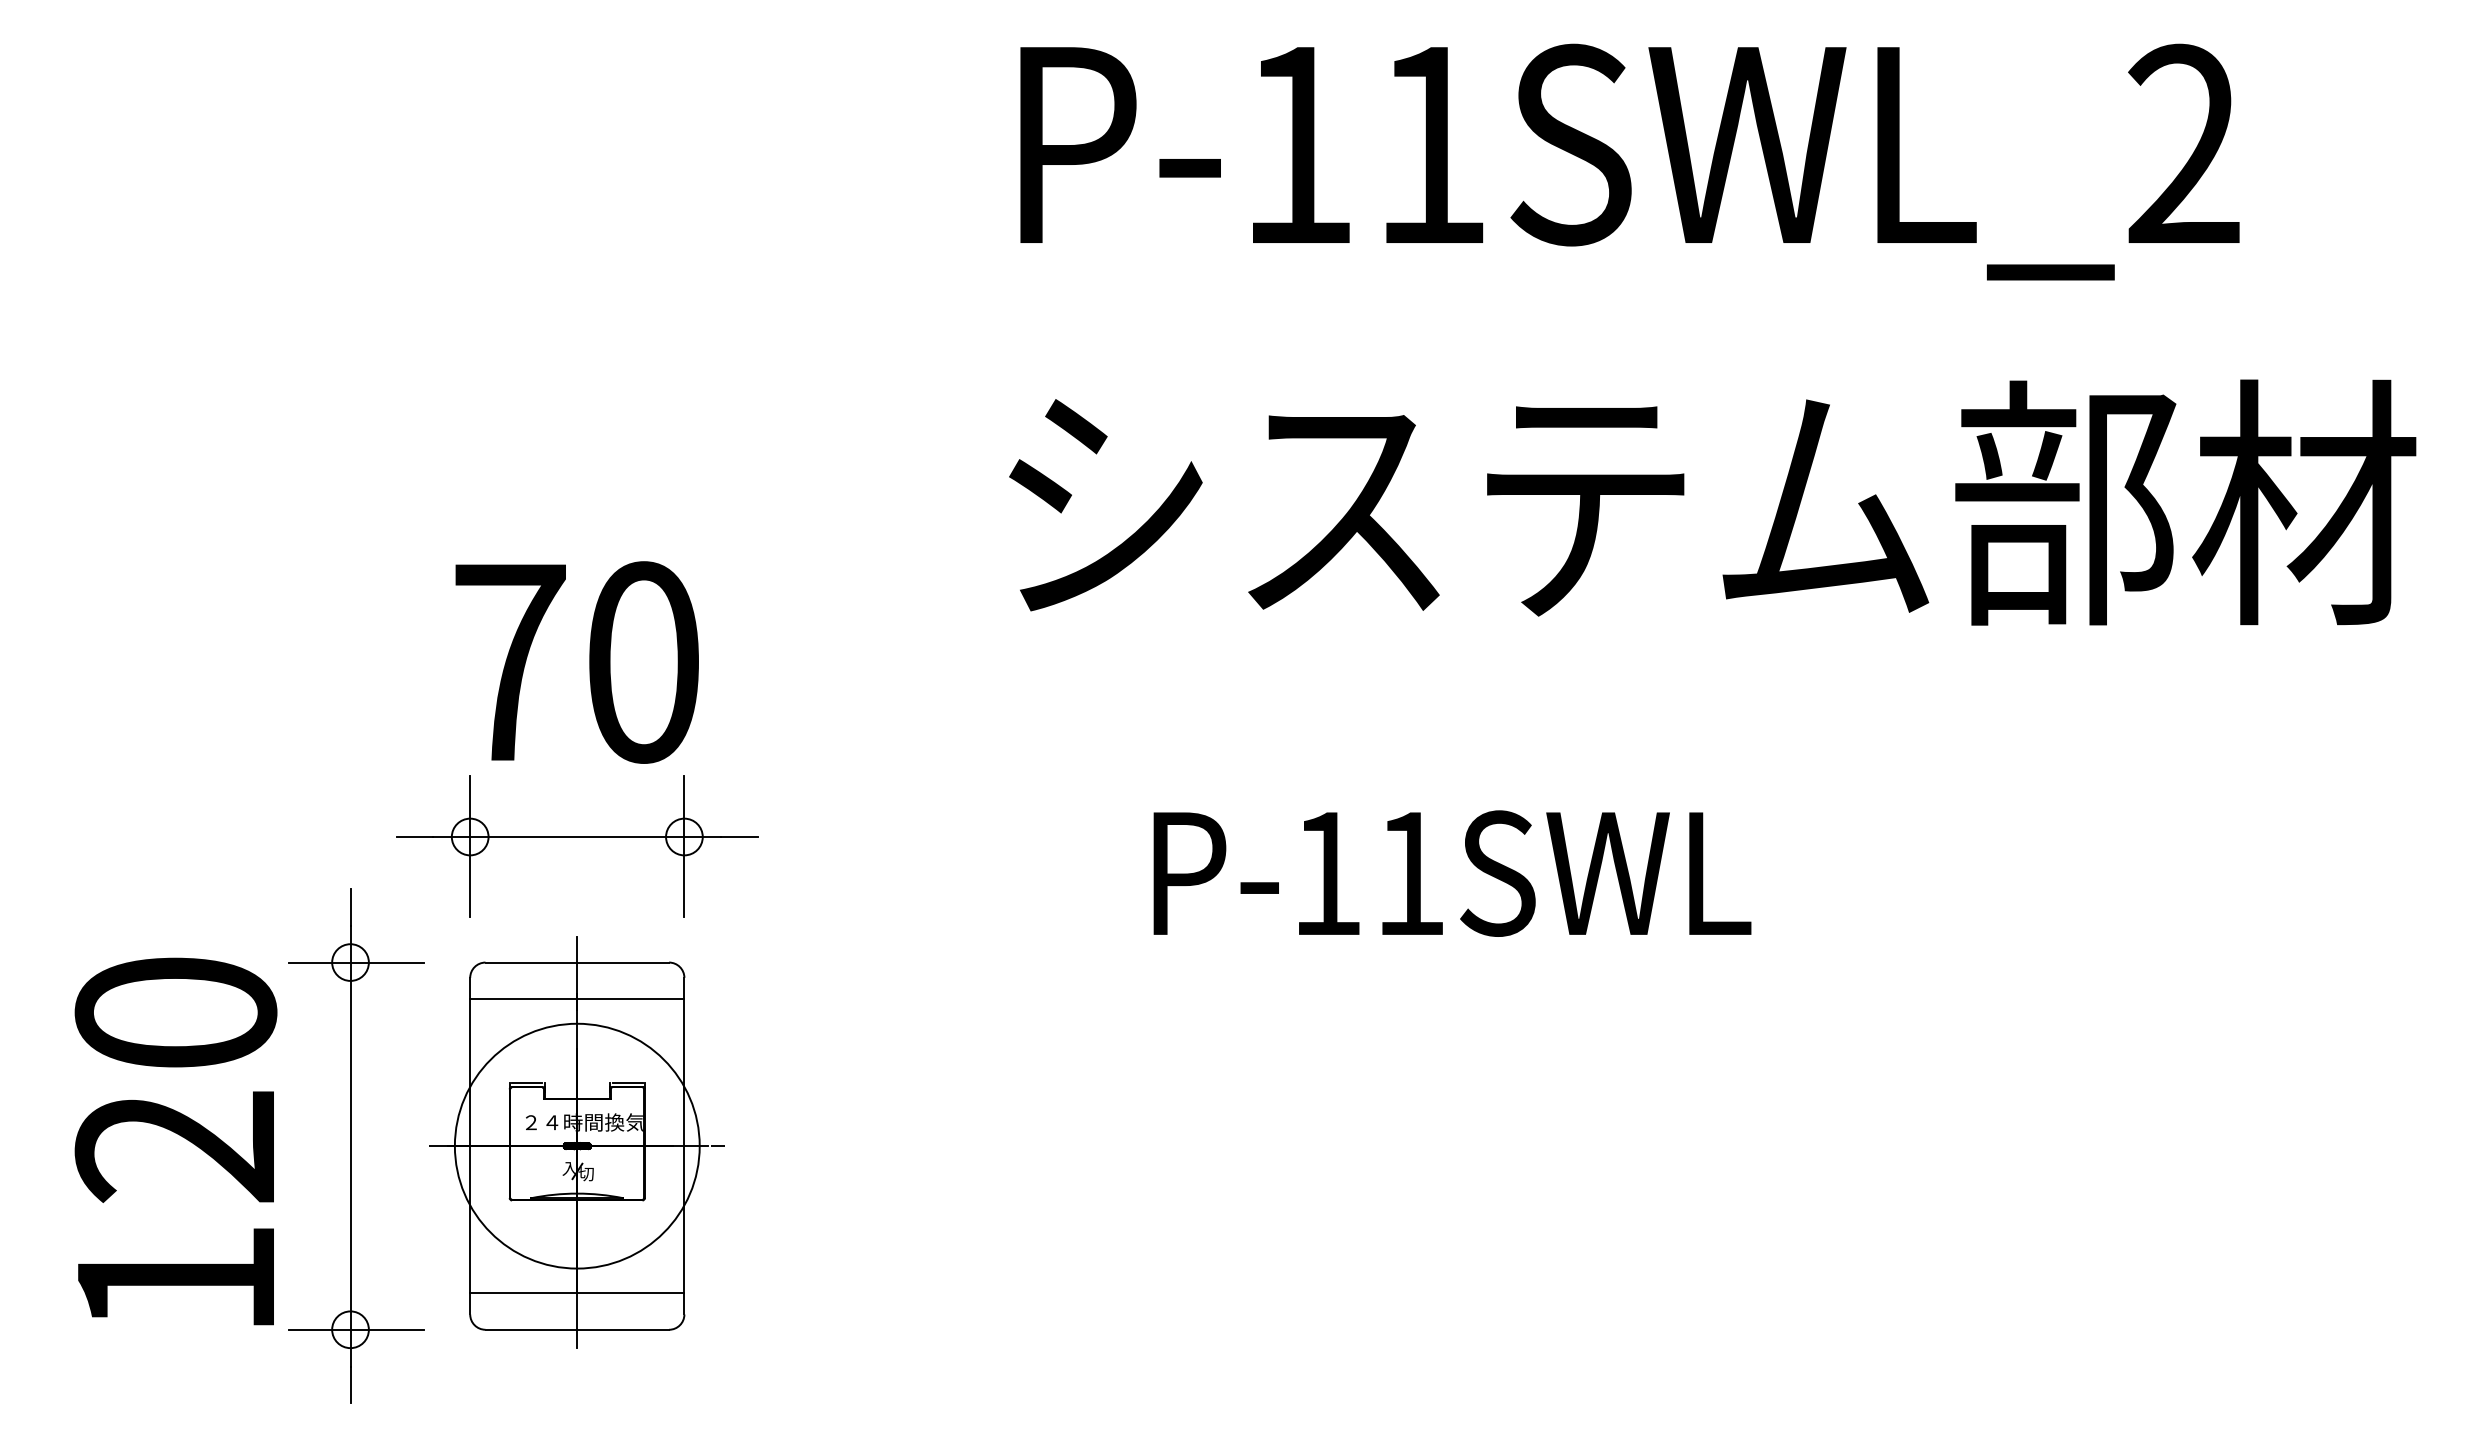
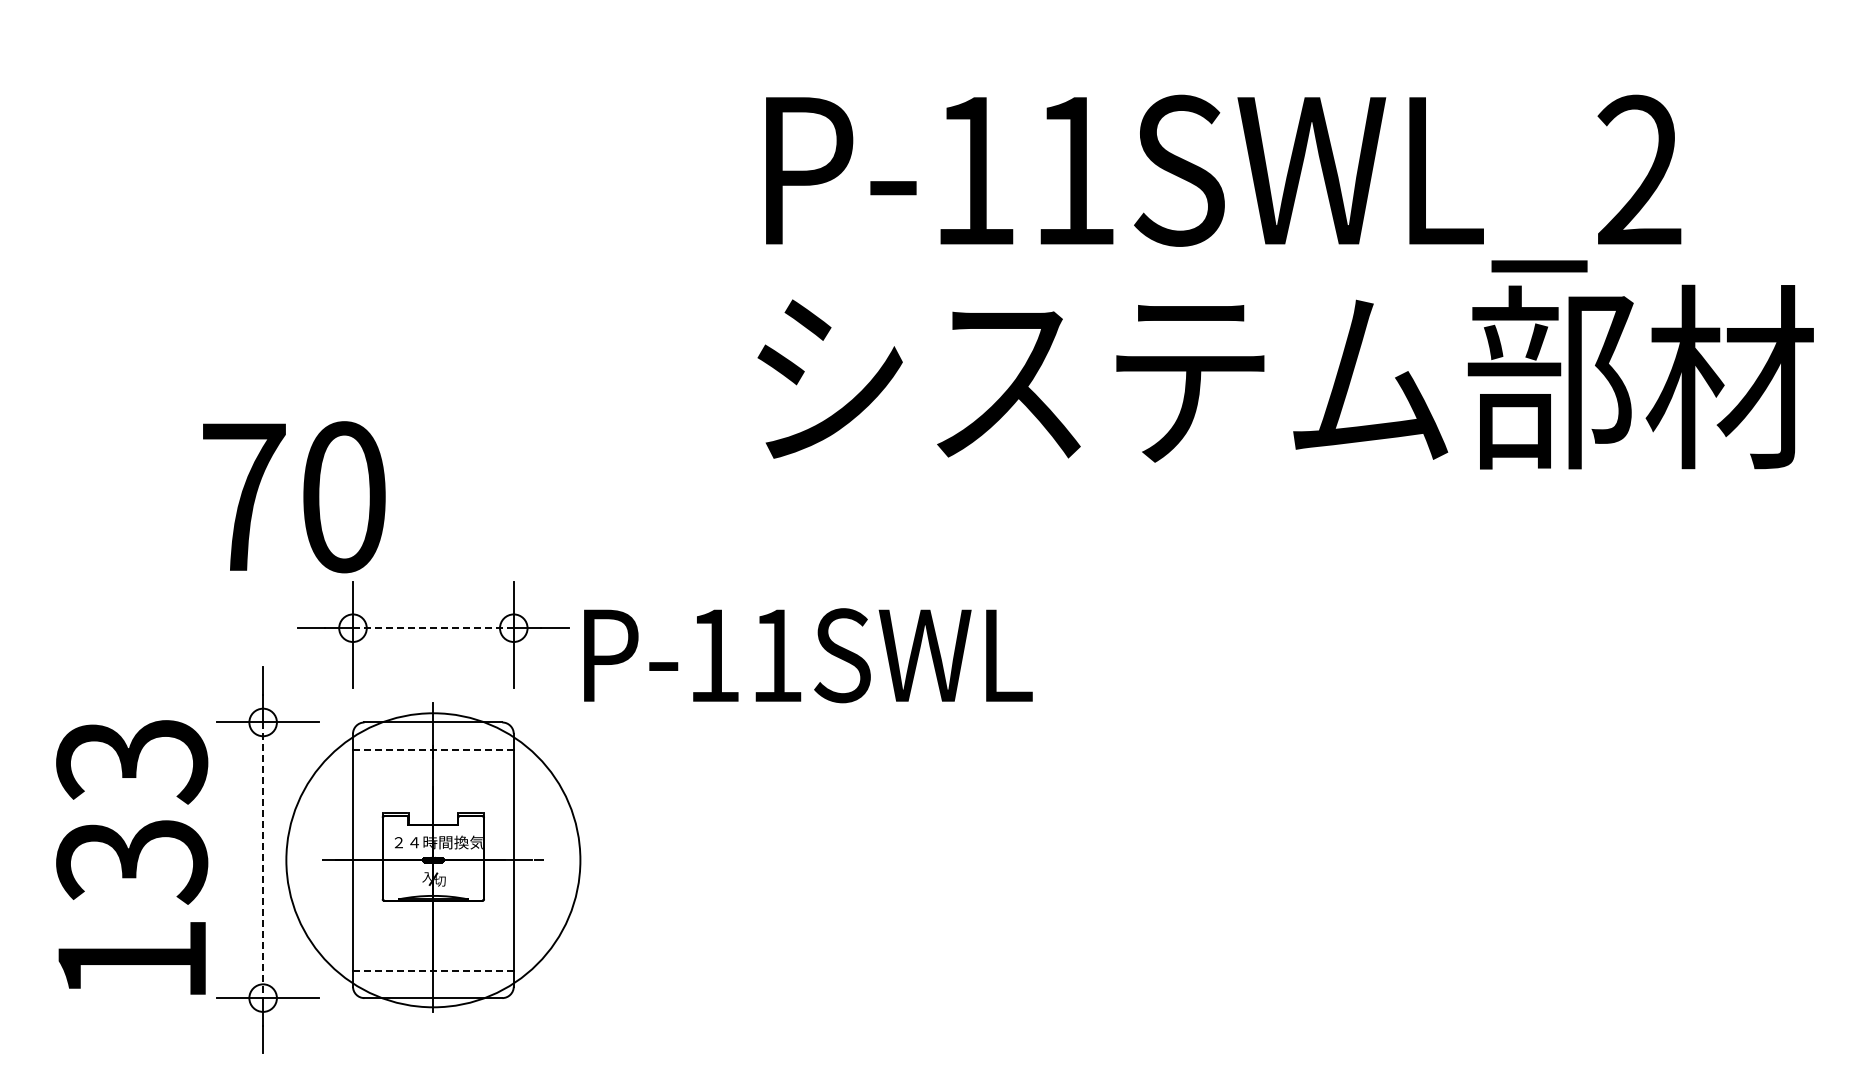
text: (1629, 162) -> (1223, 183), moved
text: (577, 662) -> (294, 497), moved
line: (577, 837) -> (433, 628), solid -> dashed
text: (1452, 873) -> (808, 655), moved
line: (577, 999) -> (433, 750), solid -> dashed
text: (176, 1081) -> (132, 811), 120 -> 133
line: (350, 1146) -> (263, 860), solid -> dashed
circle: (577, 1146) -> (433, 860), size x1.6
line: (577, 1292) -> (433, 970), solid -> dashed

